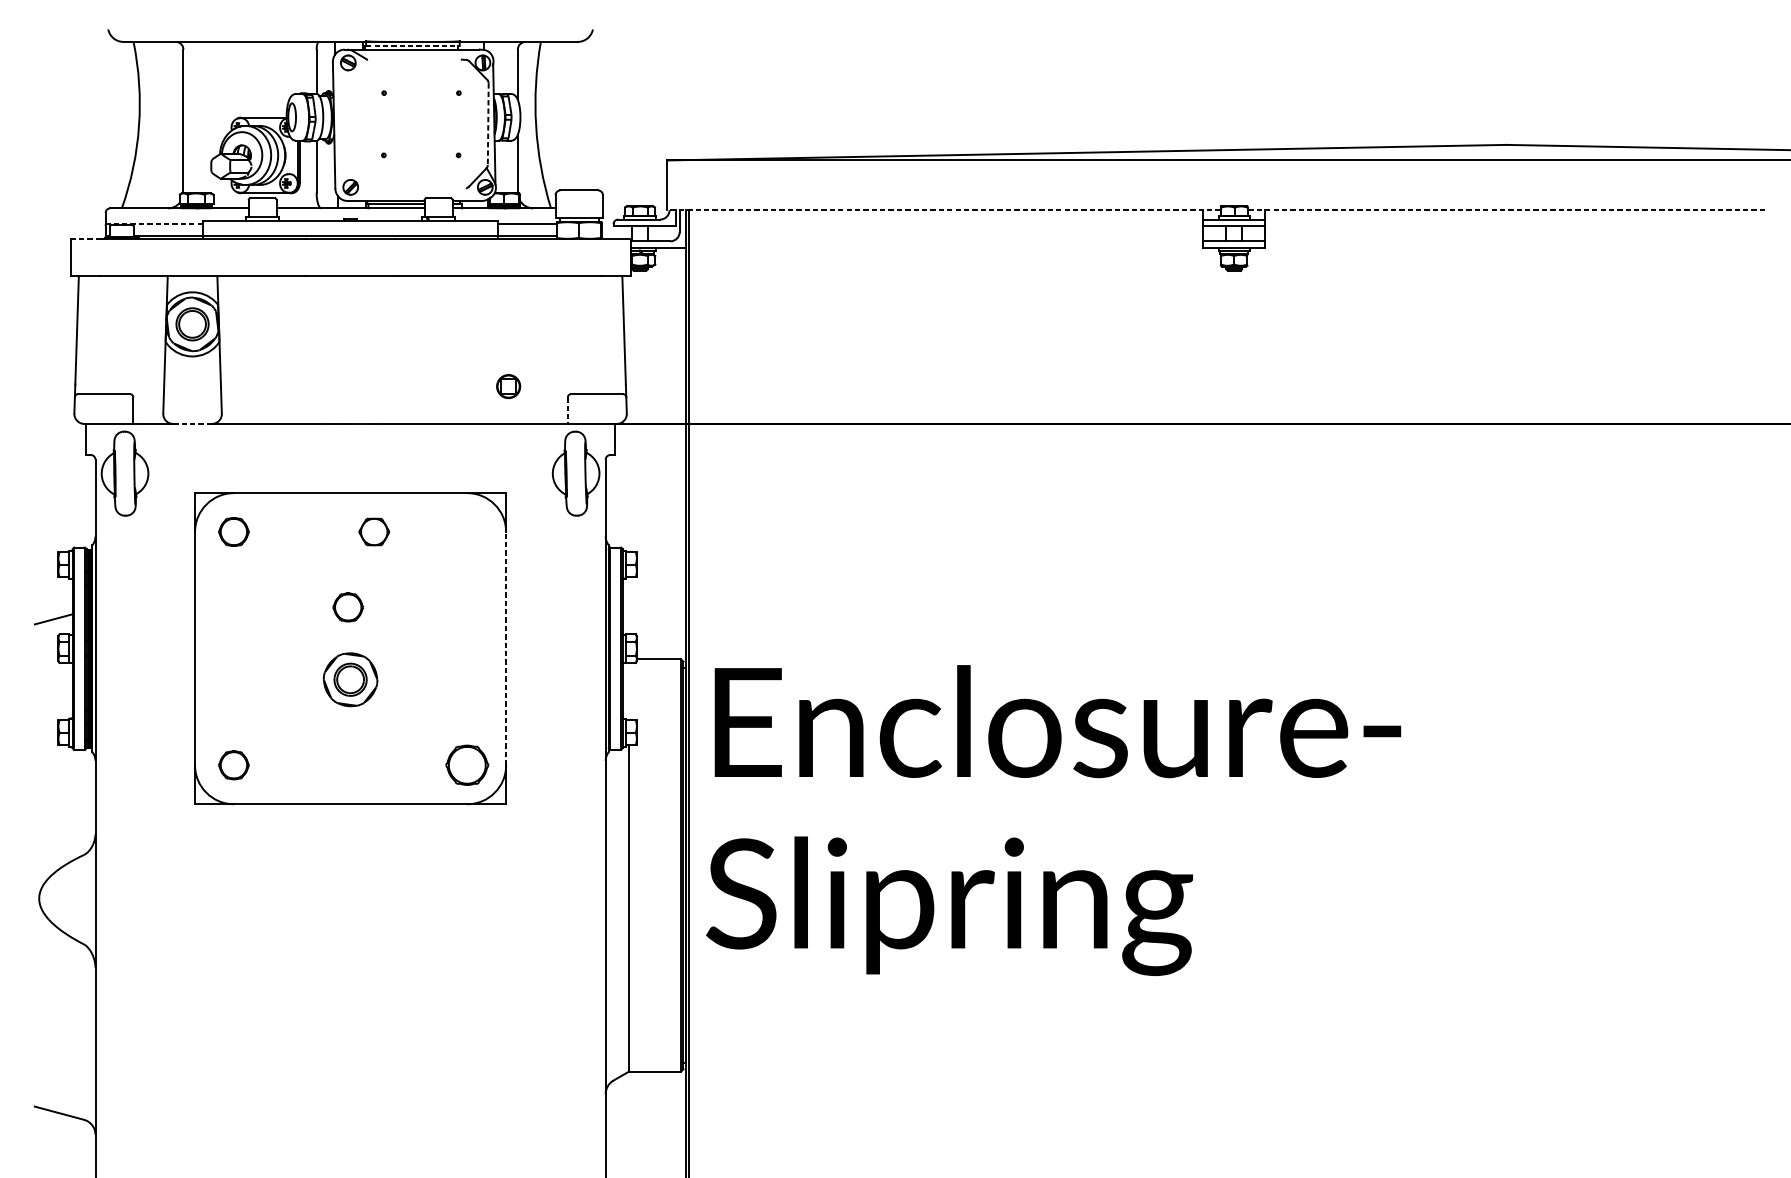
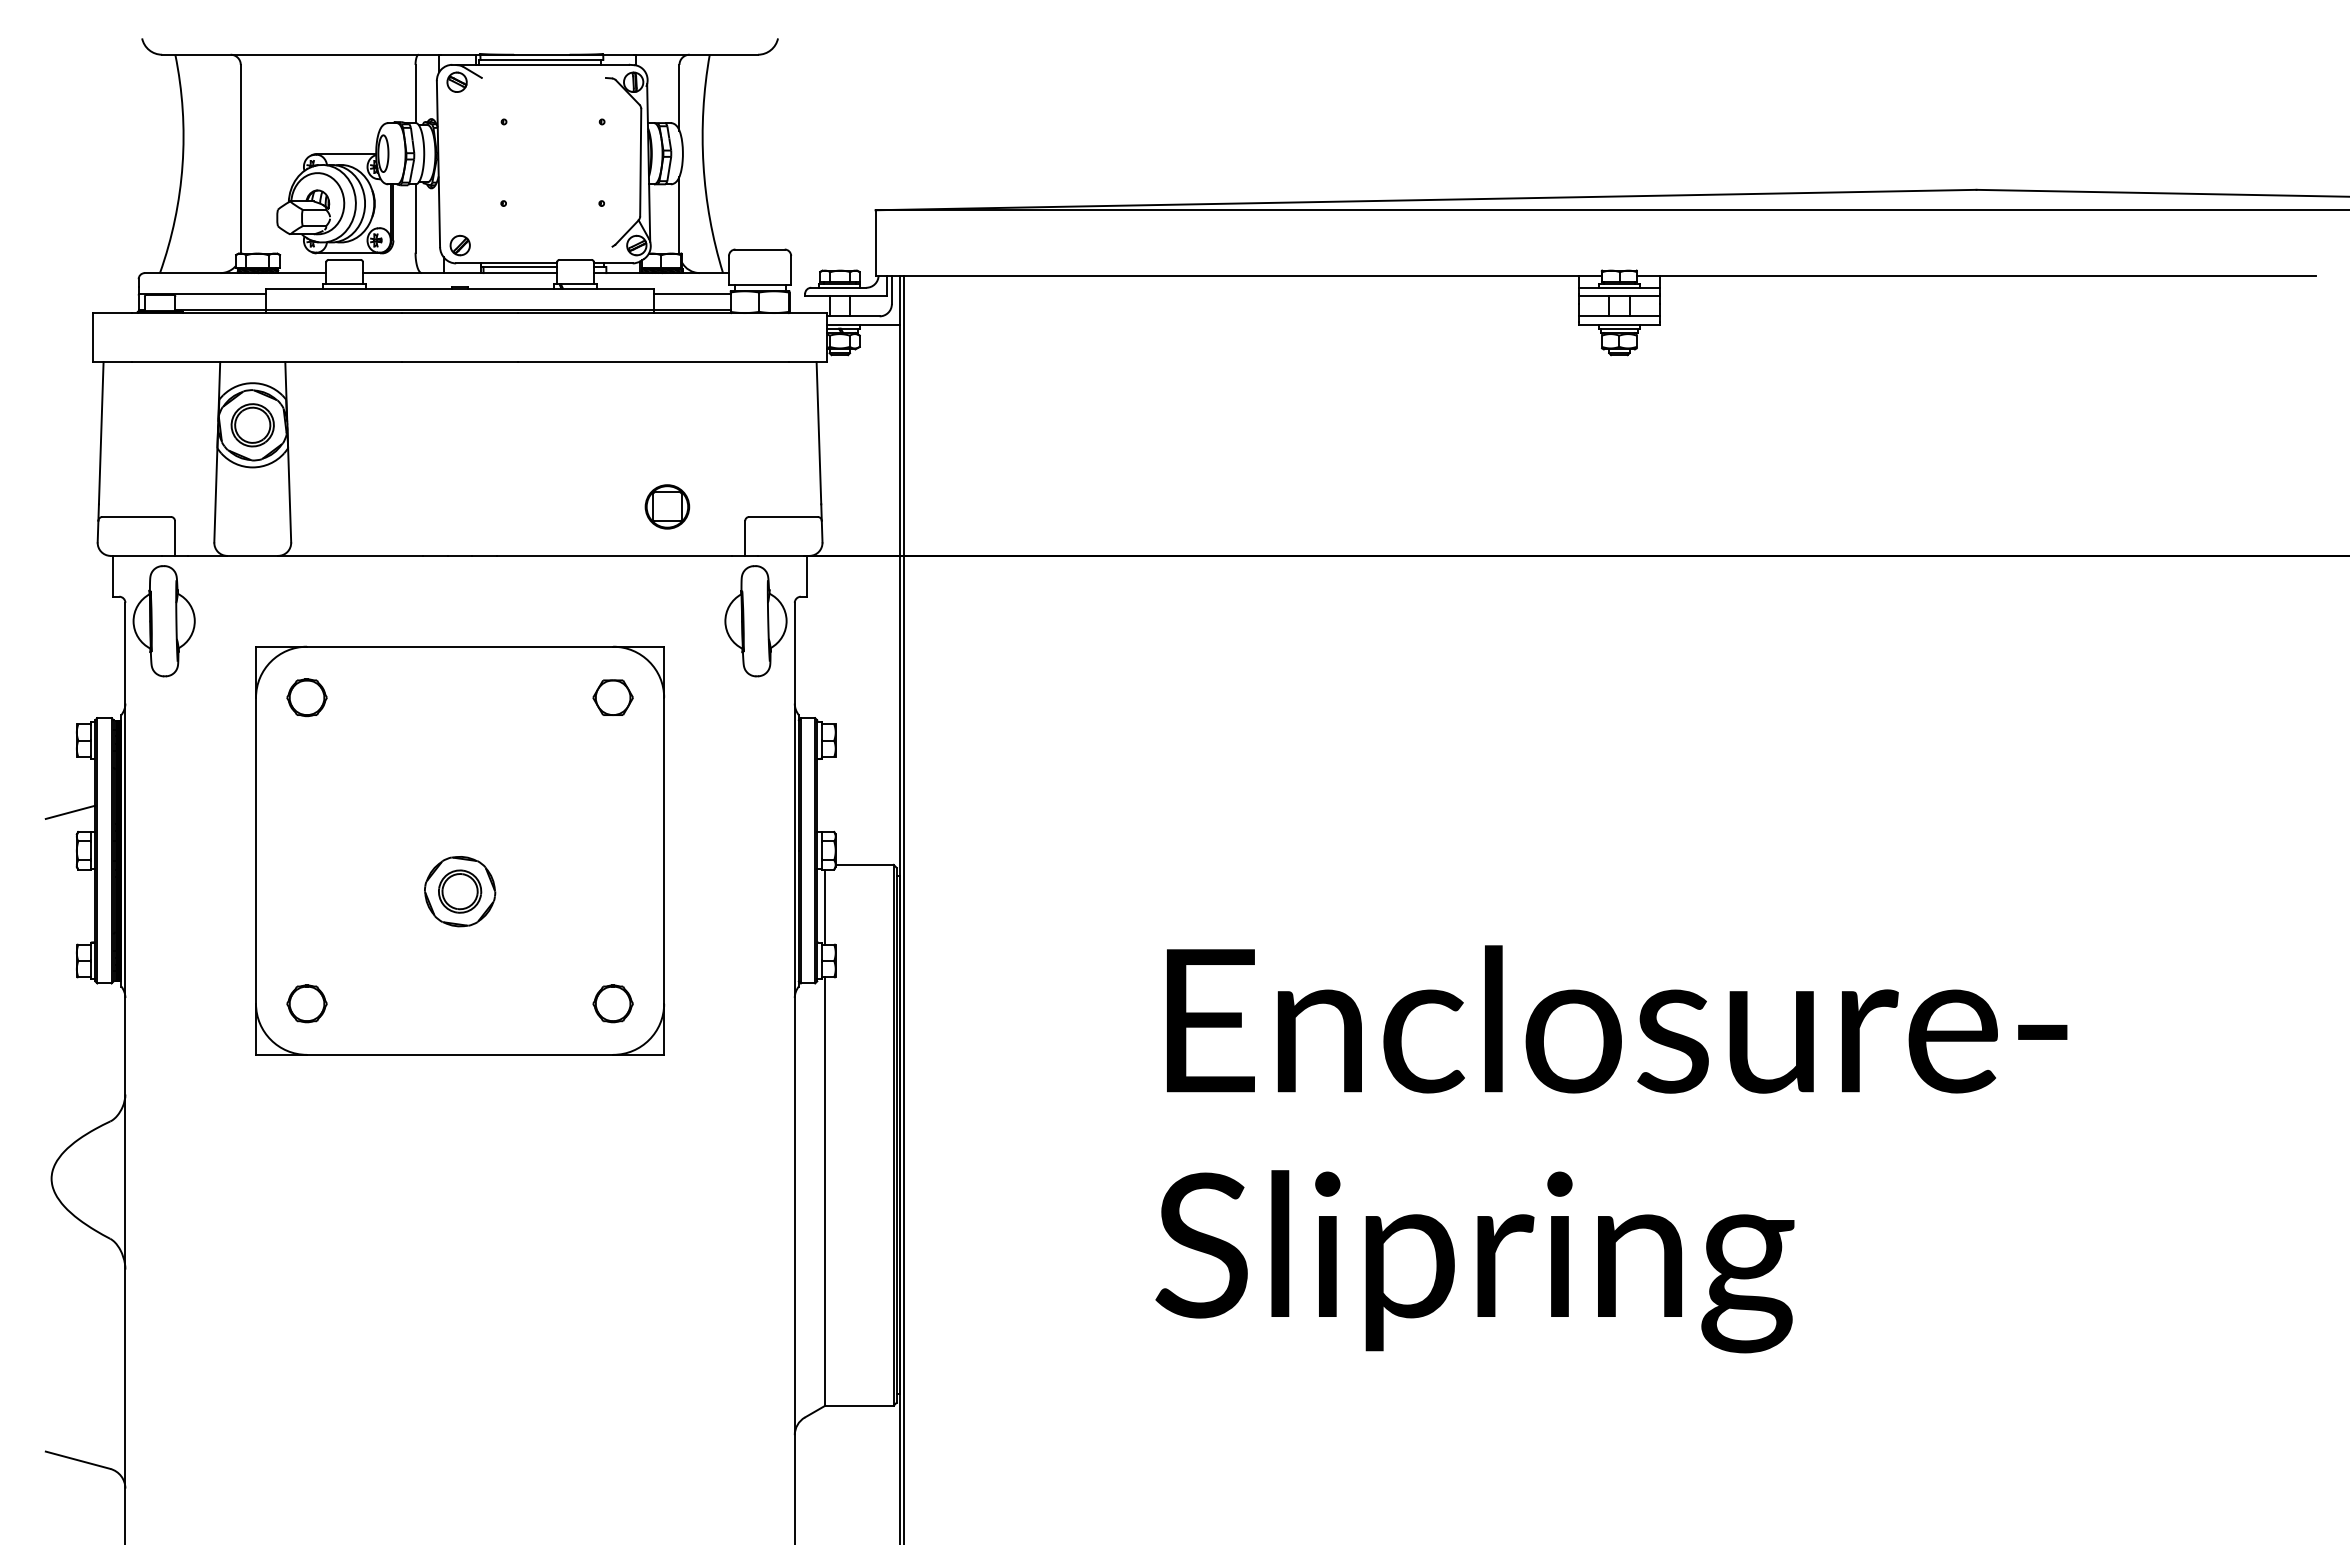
line: (413, 45) -> (542, 59), dashed -> solid
line: (488, 124) -> (640, 162), dashed -> solid
line: (943, 210) -> (1238, 275), dashed -> solid
line: (1506, 210) -> (1976, 275), dashed -> solid
line: (154, 223) -> (202, 293), dashed -> solid
line: (85, 239) -> (112, 313), dashed -> solid
part: (508, 386) -> (667, 506), size x1.43
line: (568, 410) -> (745, 538), dashed -> solid
line: (193, 423) -> (253, 555), dashed -> solid
part: (373, 531) -> (612, 697), moved
part: (347, 607) -> (456, 796), removed
line: (506, 648) -> (664, 850), dashed -> solid
line: (629, 691) -> (825, 906), added
part: (466, 765) -> (612, 1003), size x0.71
text: (1053, 820) -> (1611, 1149), moved

